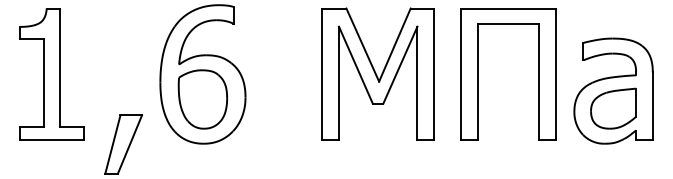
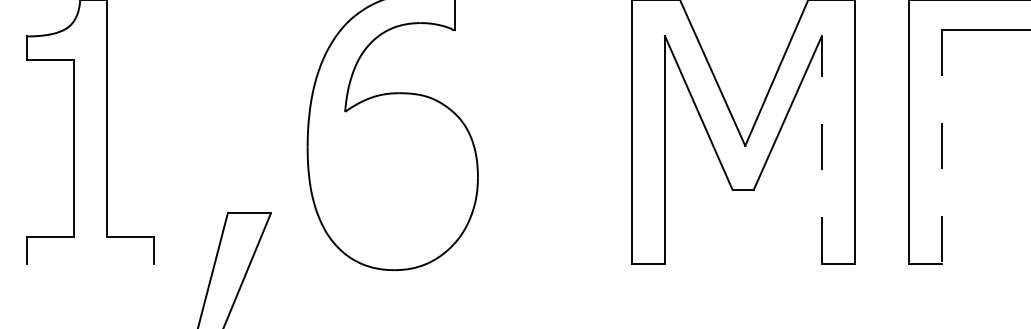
line: (477, 82) -> (942, 147), solid -> dashed
line: (417, 83) -> (822, 149), solid -> dashed
part: (202, 99) -> (391, 181), removed
line: (51, 140) -> (89, 263), removed

